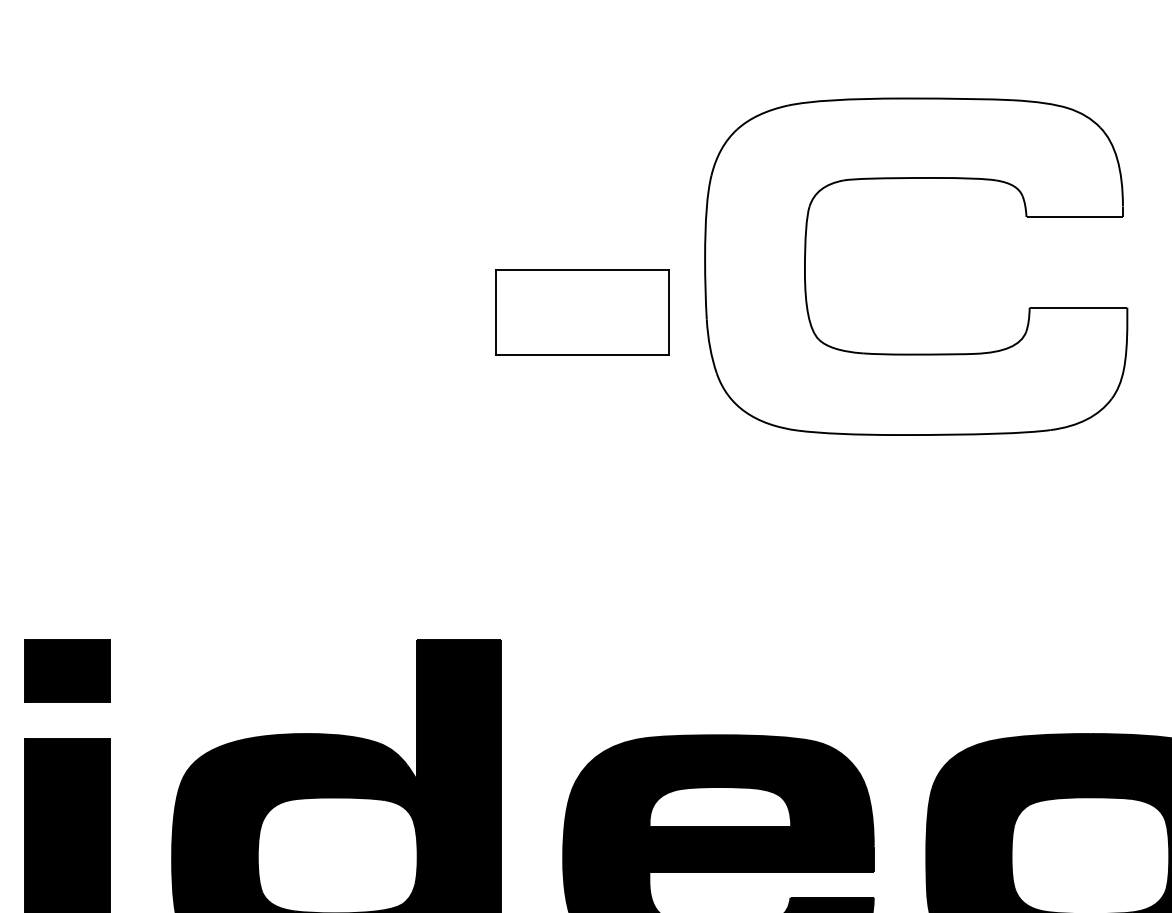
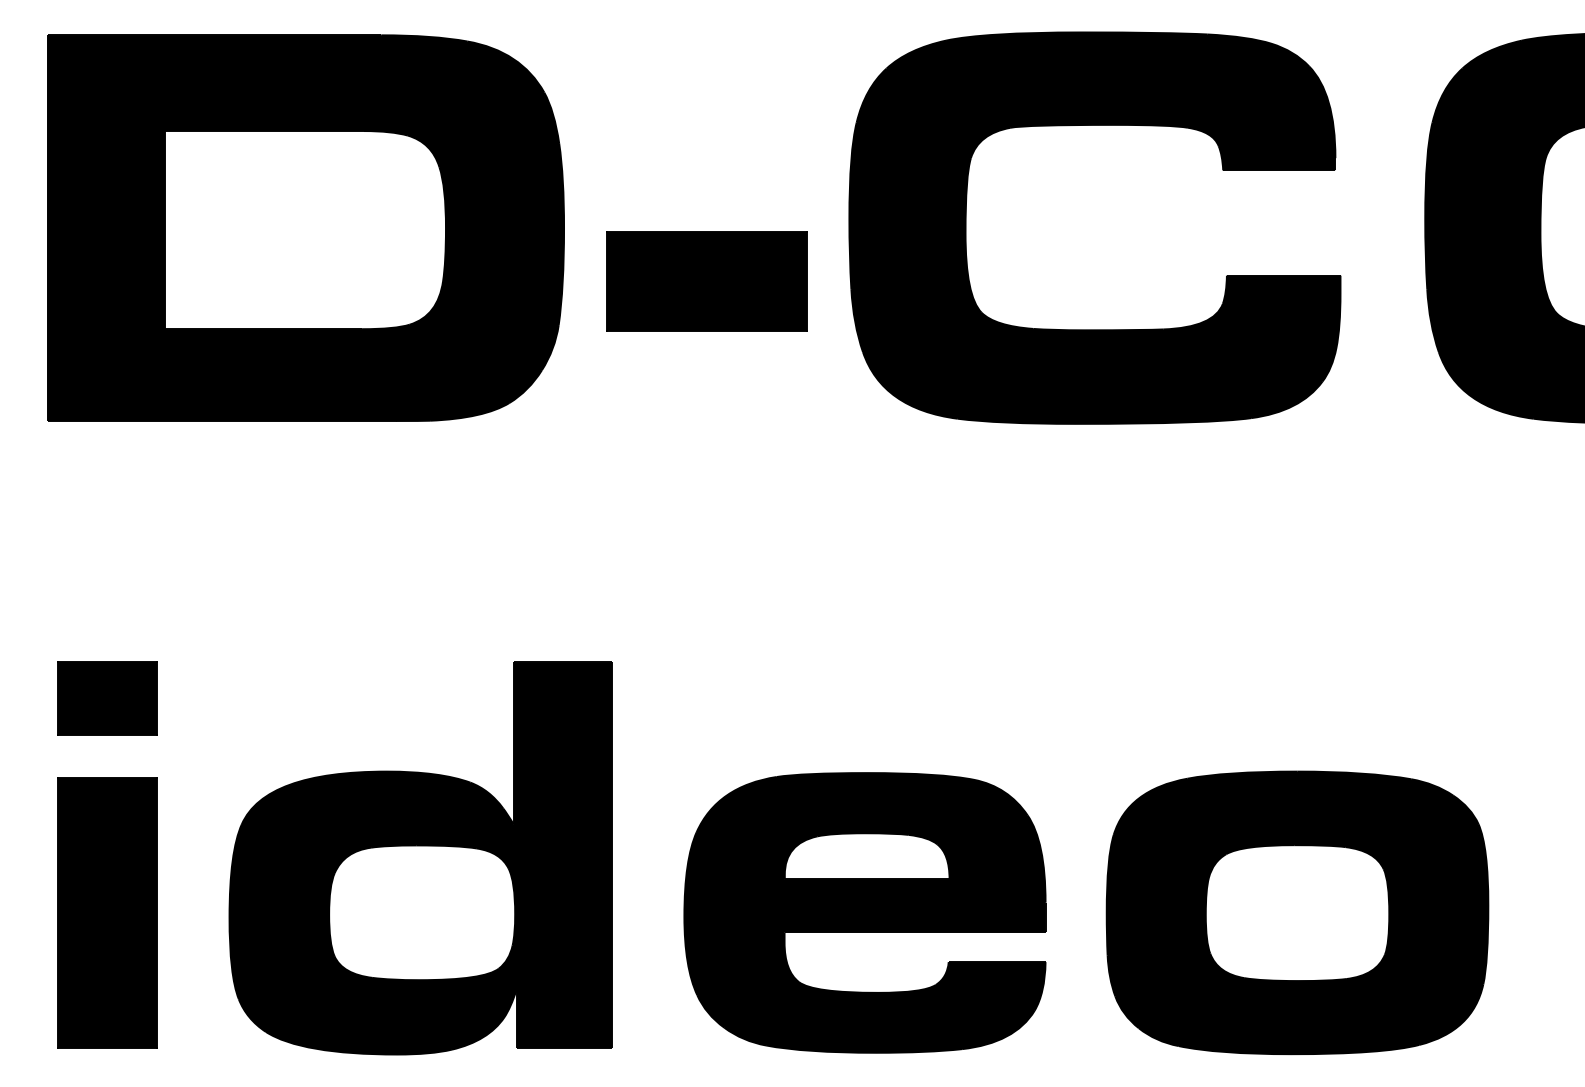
part: (237, 266) -> (305, 227), added
fill: (915, 266) -> (1094, 227), added
fill: (582, 312) -> (706, 281), added

